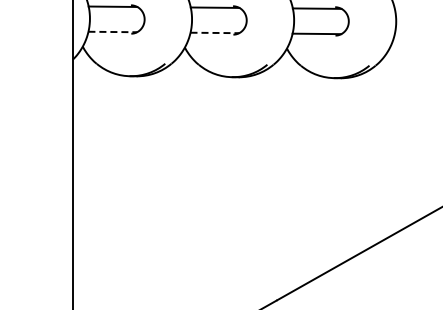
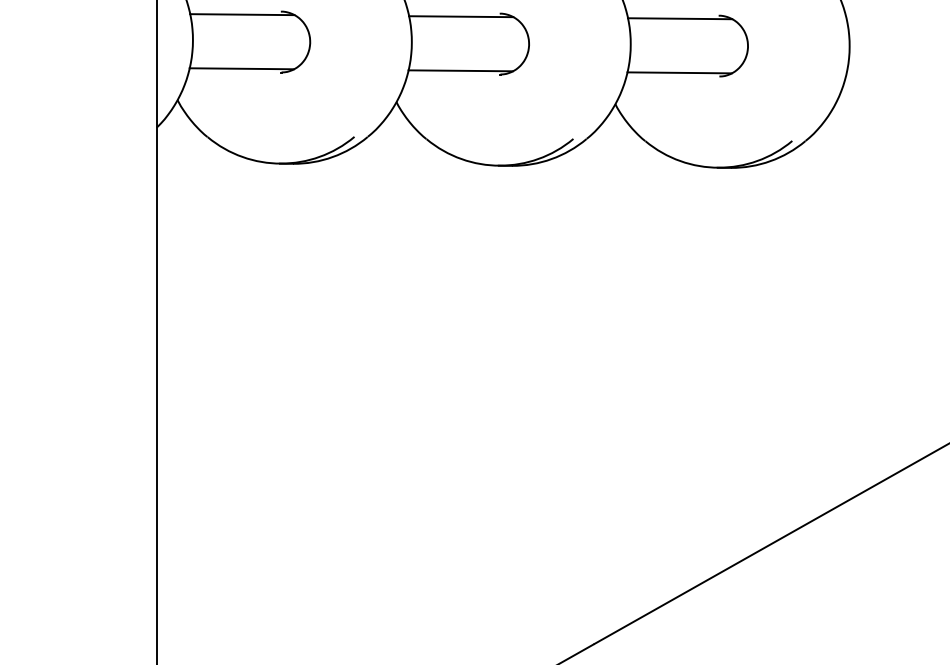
line: (113, 32) -> (243, 69), dashed -> solid
line: (215, 32) -> (462, 69), dashed -> solid

